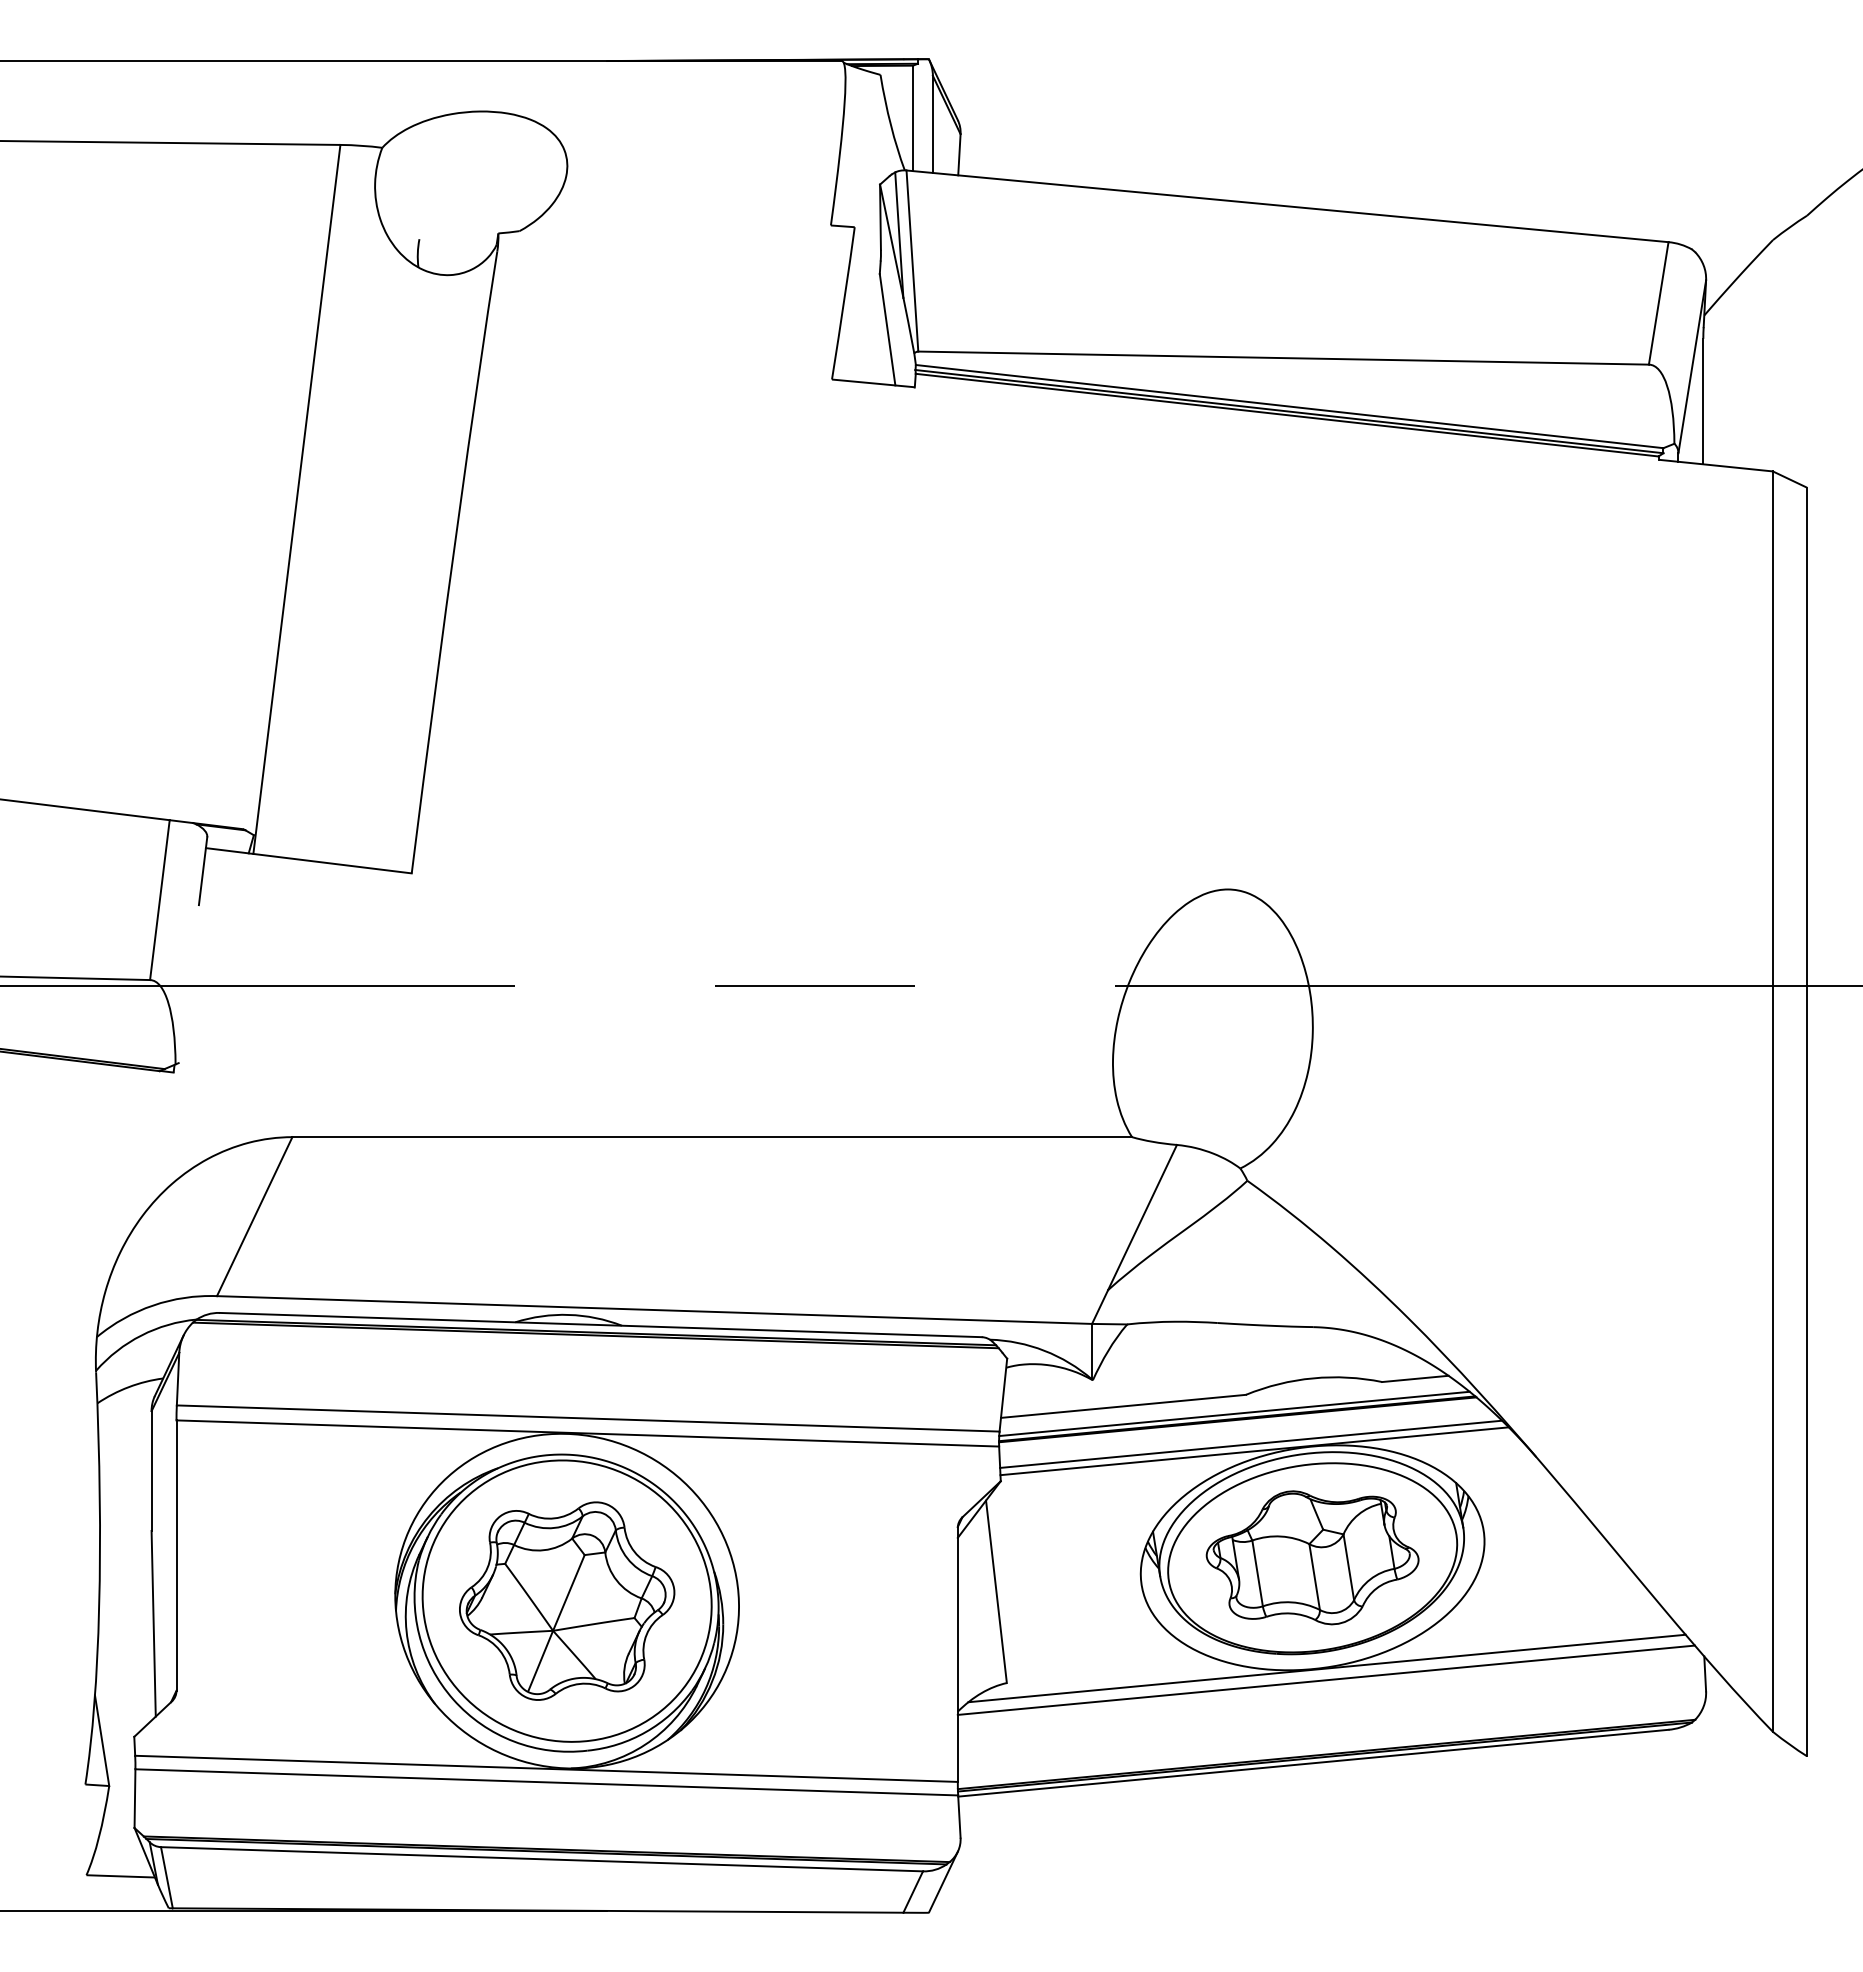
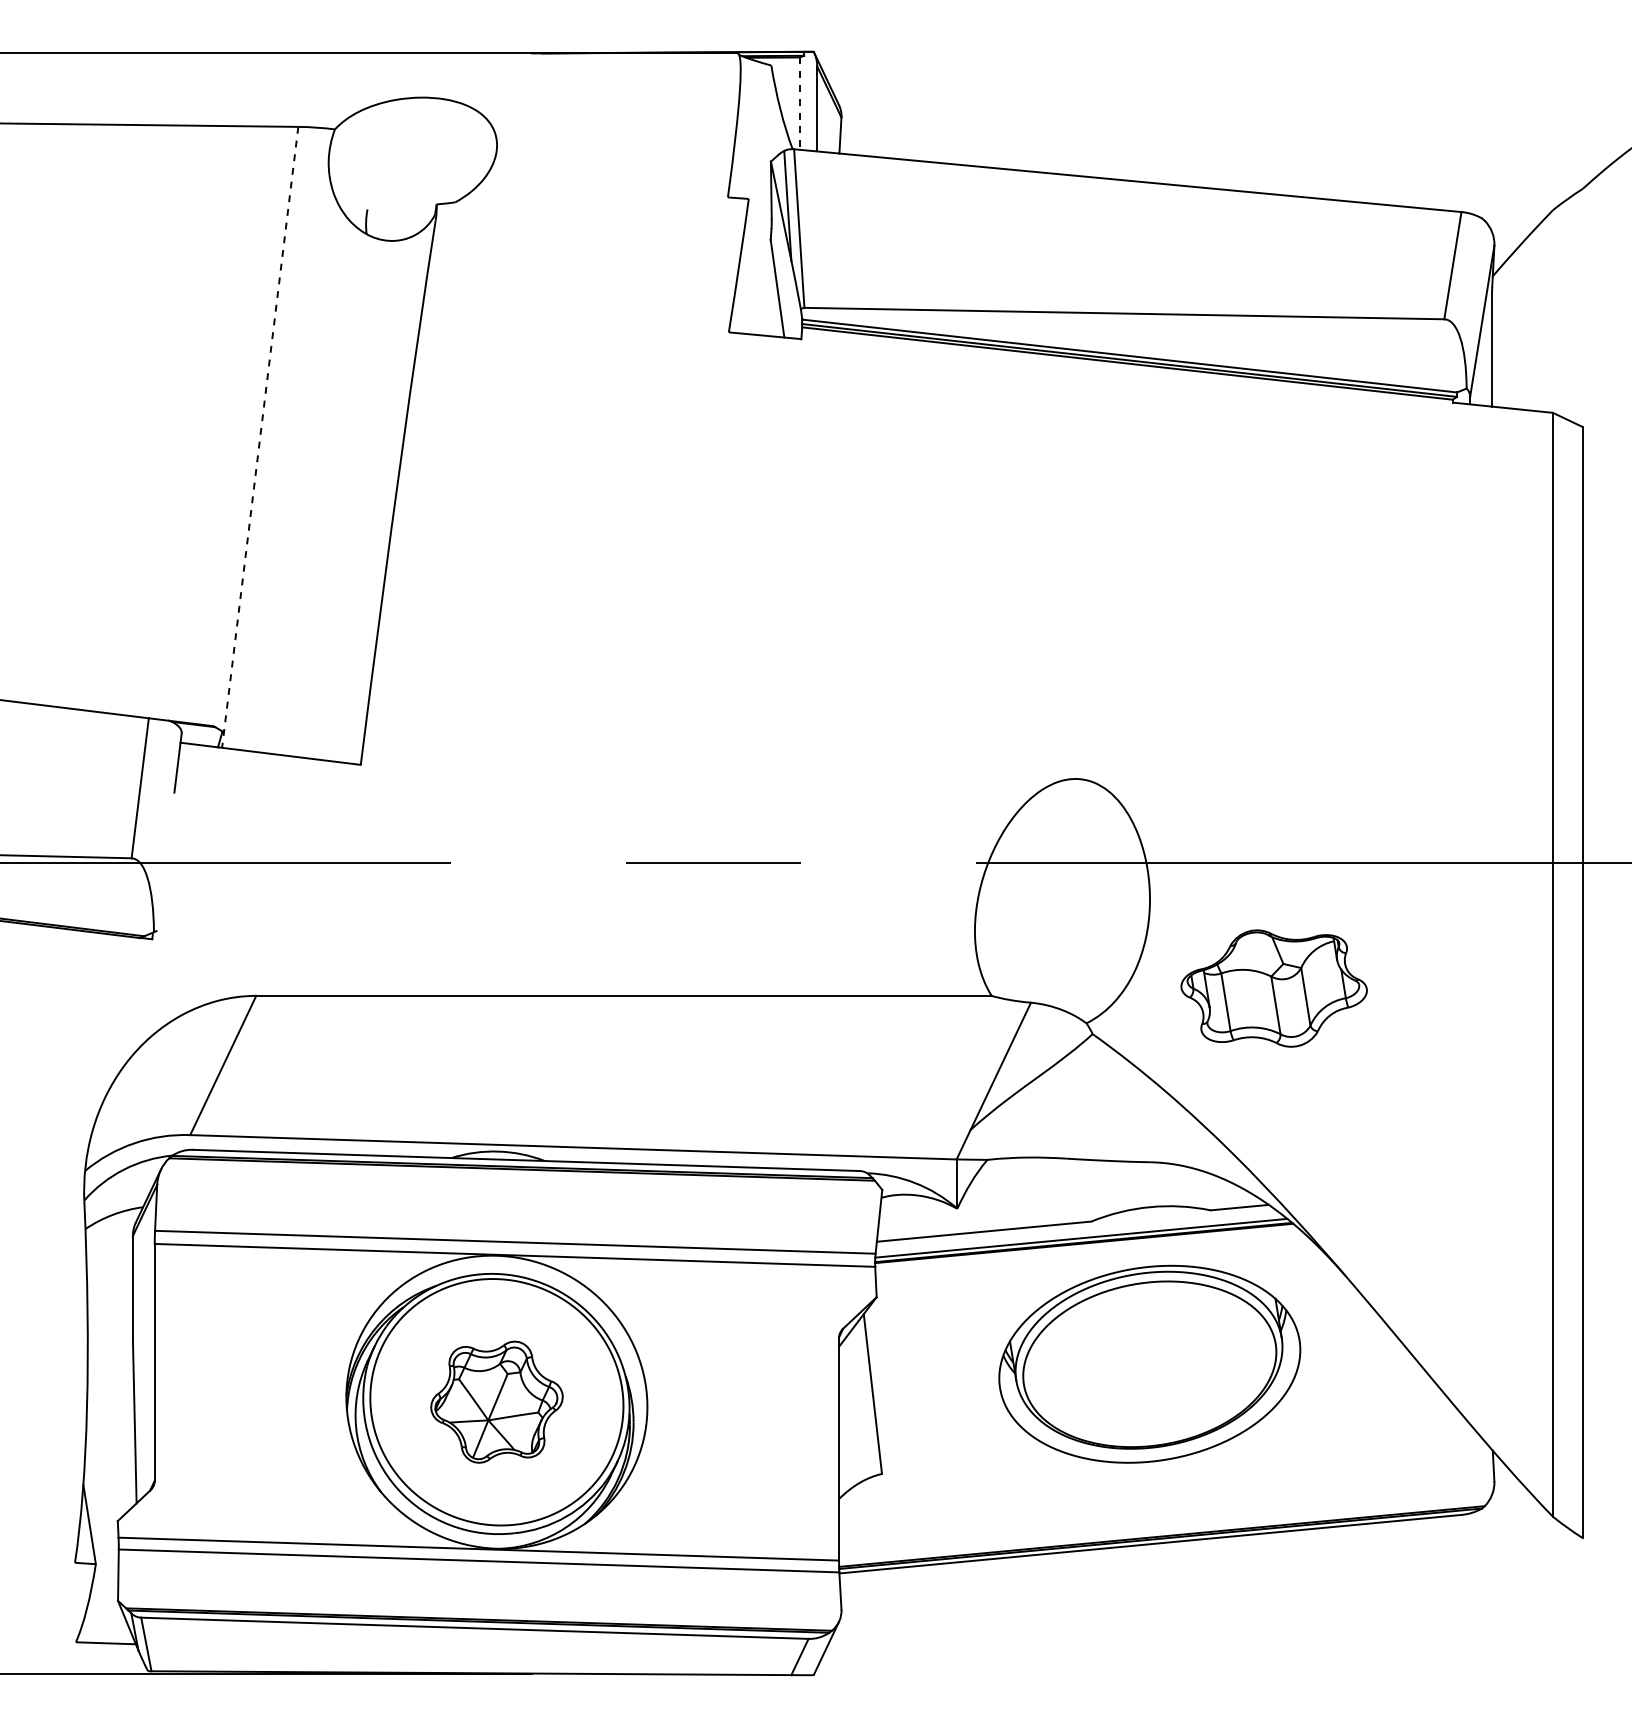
line: (913, 118) -> (800, 103), solid -> dashed
line: (296, 499) -> (259, 437), solid -> dashed
line: (1251, 1443) -> (1096, 1264), removed
line: (1254, 1451) -> (1098, 1271), removed
part: (1312, 1557) -> (1274, 988), moved
part: (567, 1600) -> (497, 1401), size x0.7
line: (1326, 1668) -> (1161, 1461), removed
line: (1325, 1679) -> (1161, 1470), removed

